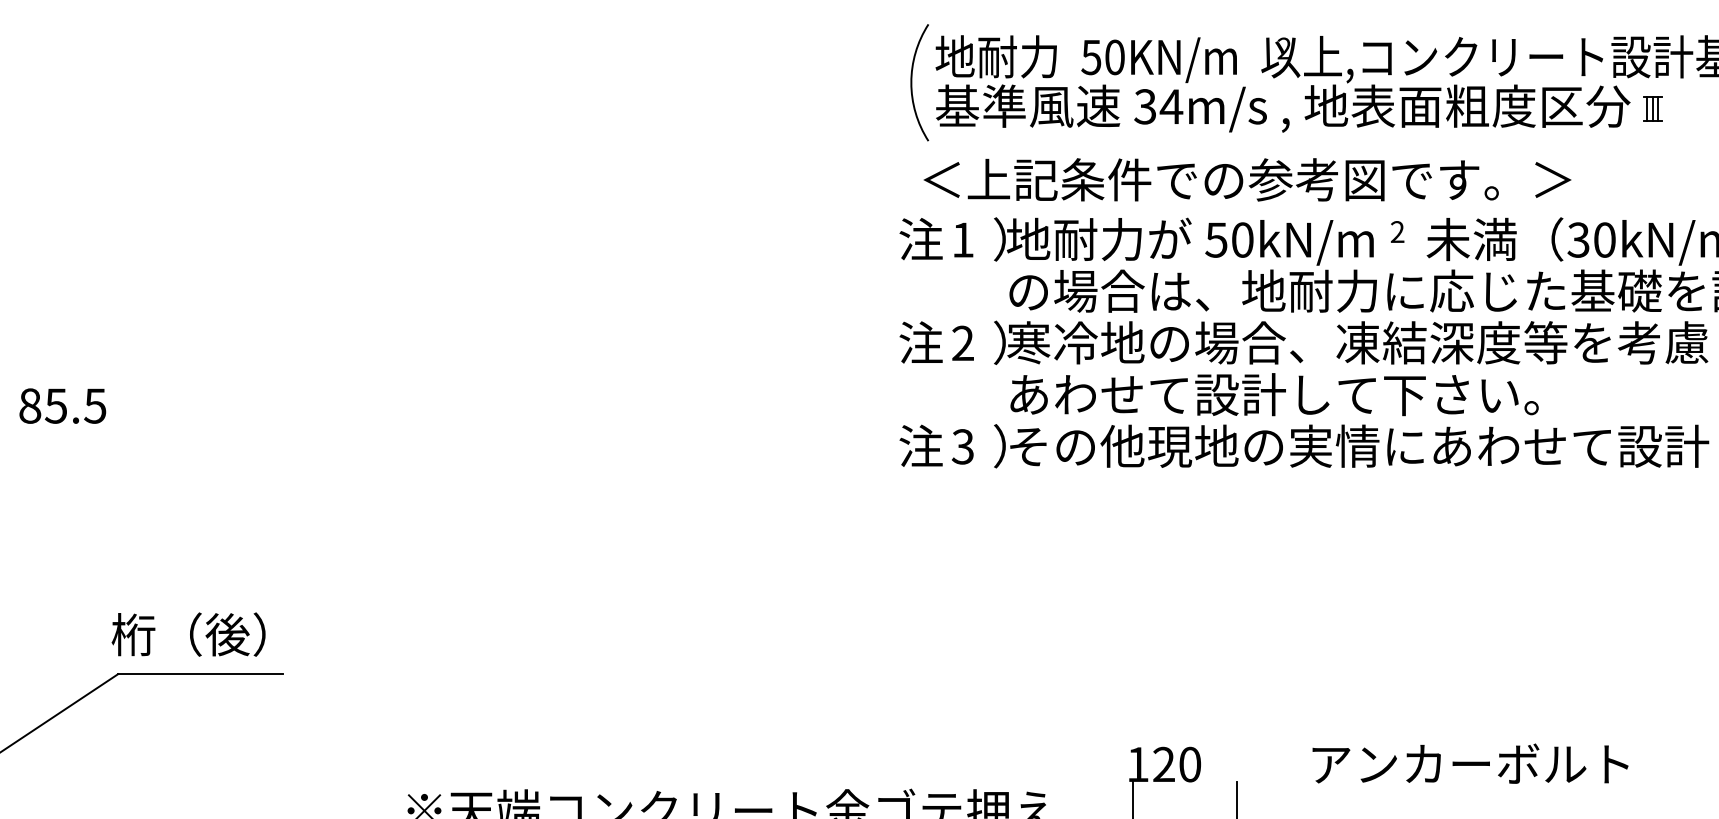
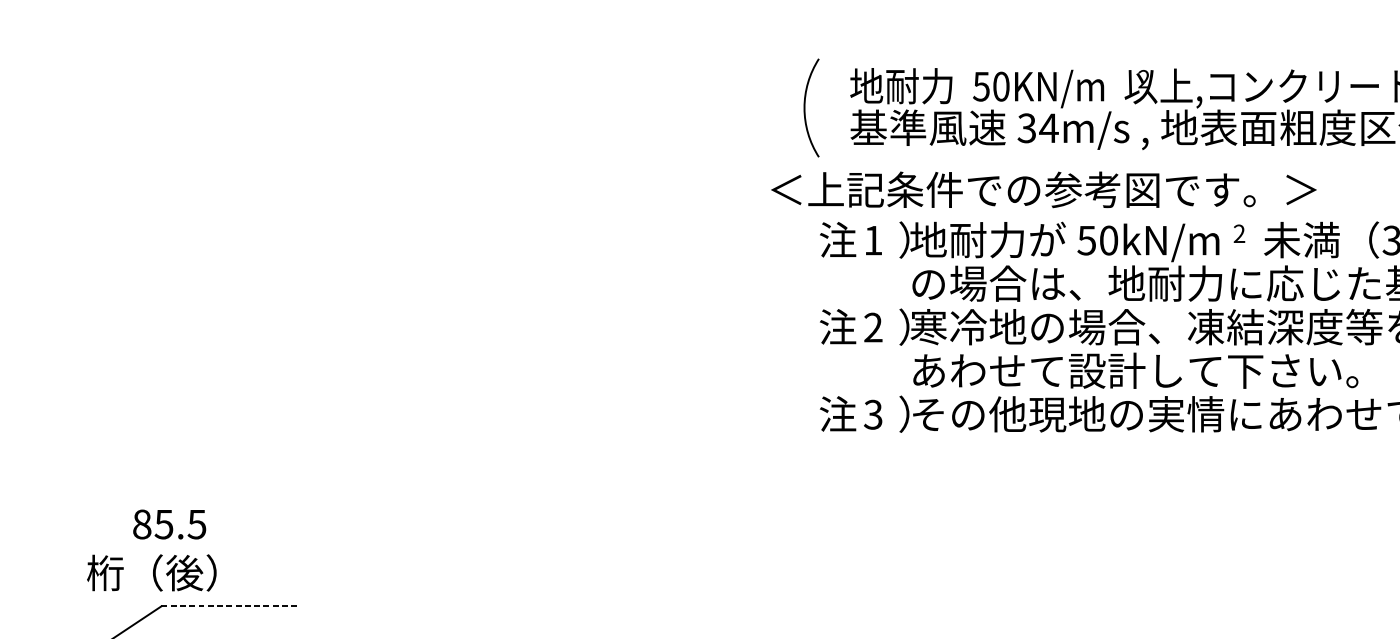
arc: (912, 82) -> (805, 107), moved
text: (1247, 179) -> (1043, 189), moved
text: (62, 405) -> (169, 524), moved
text: (188, 634) -> (151, 572), moved
line: (200, 674) -> (230, 606), solid -> dashed

